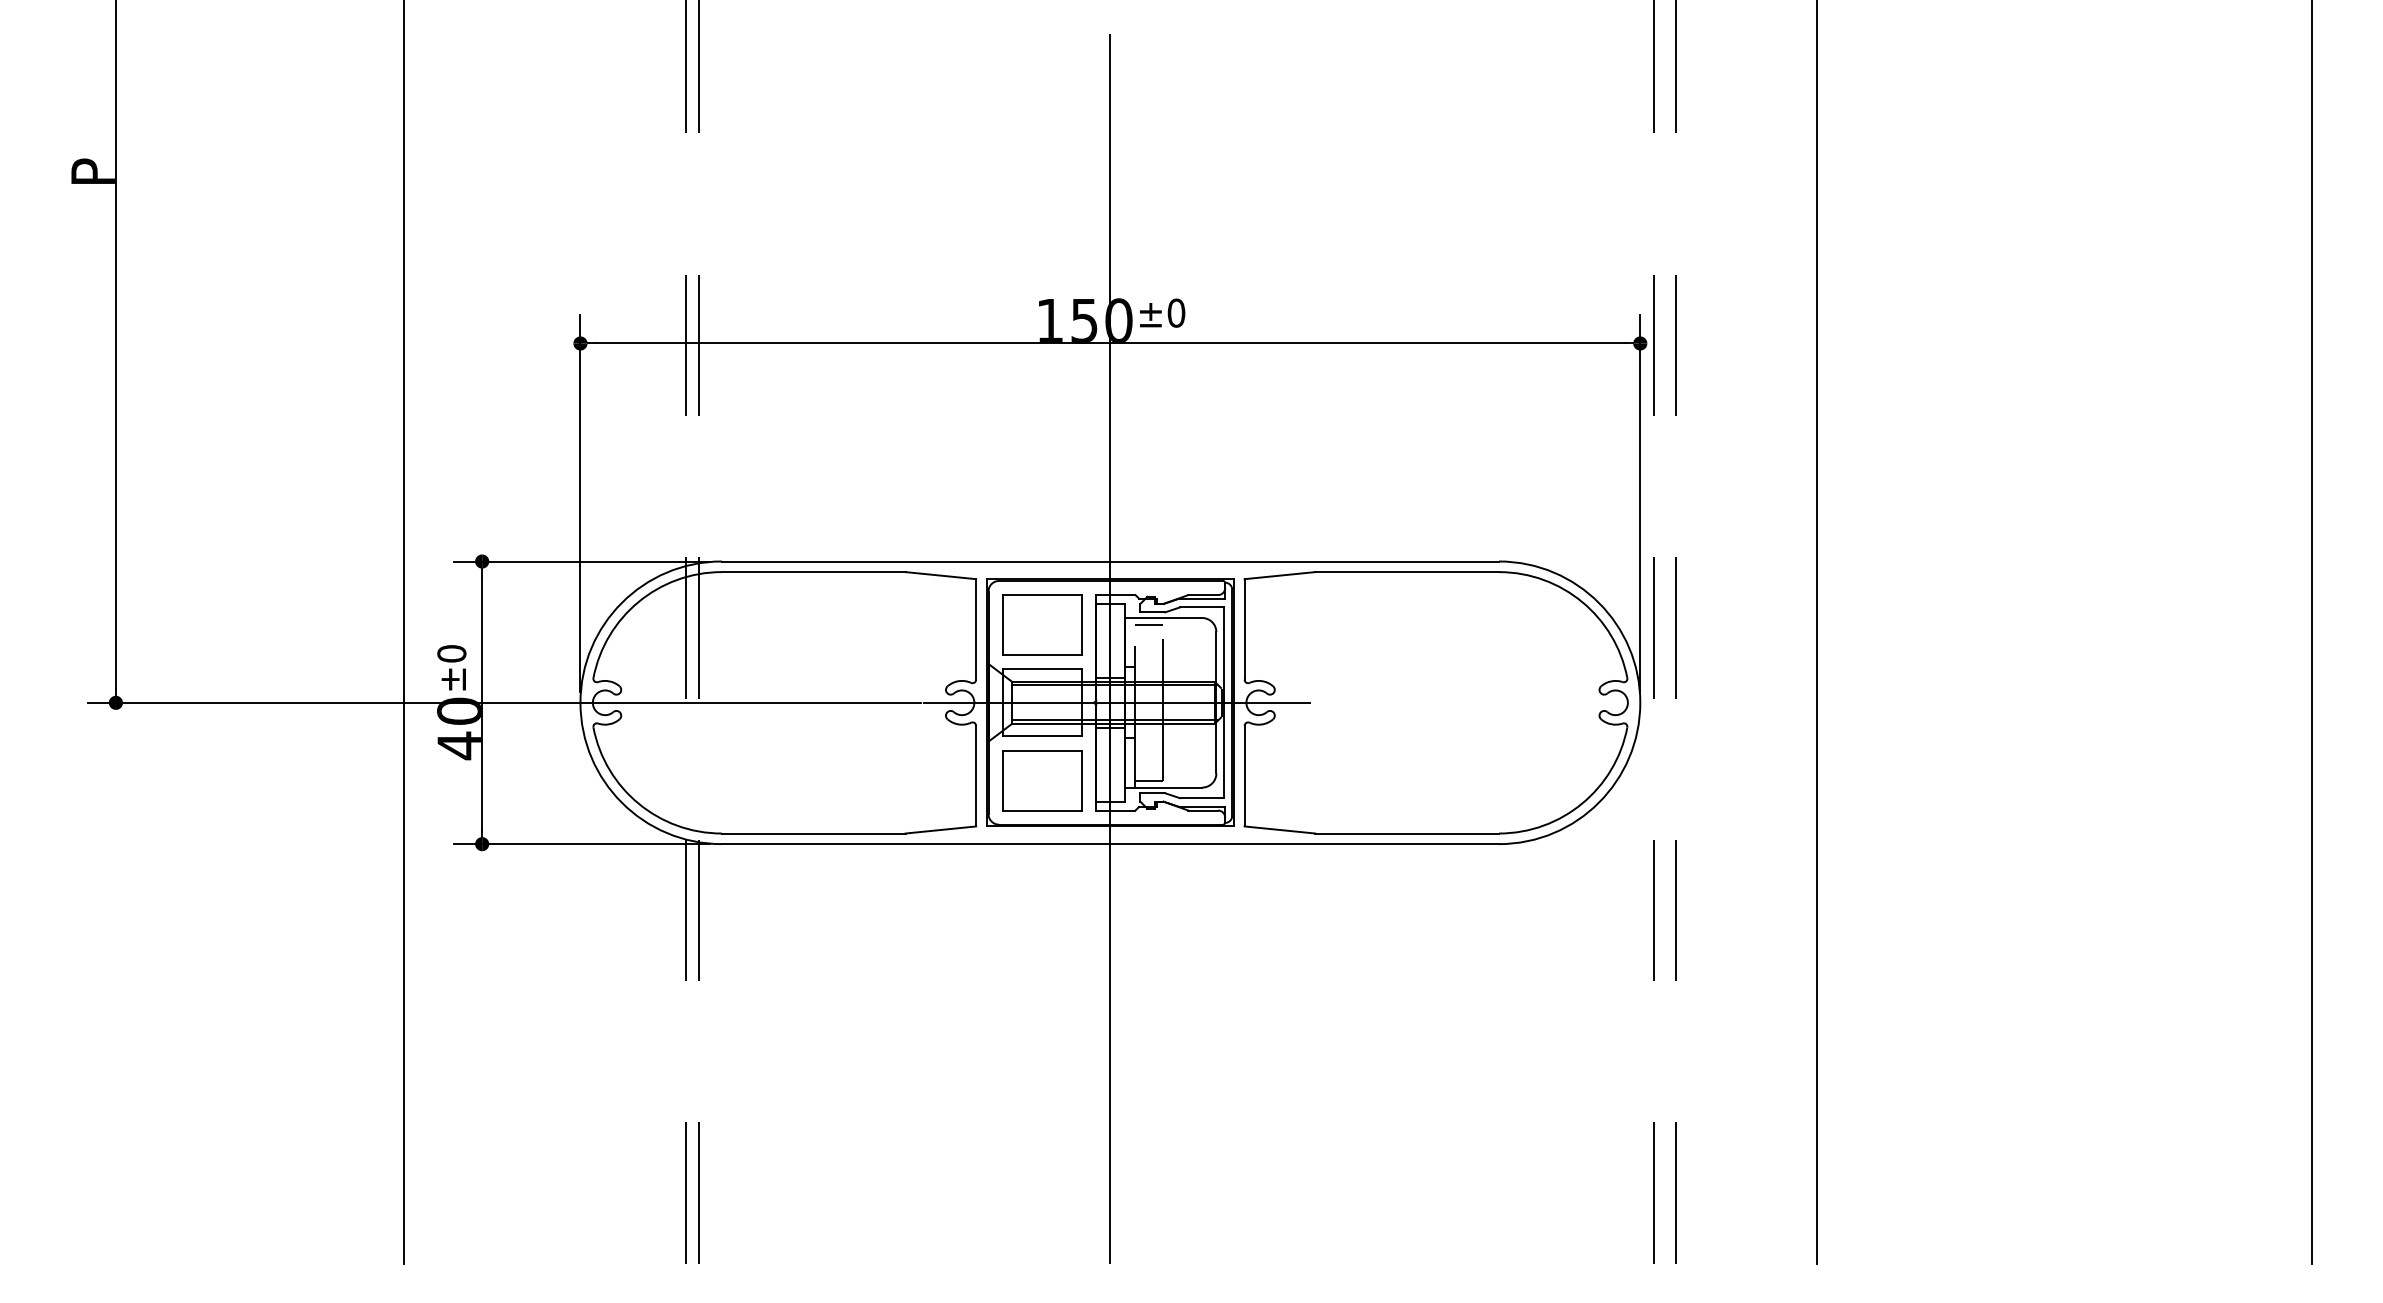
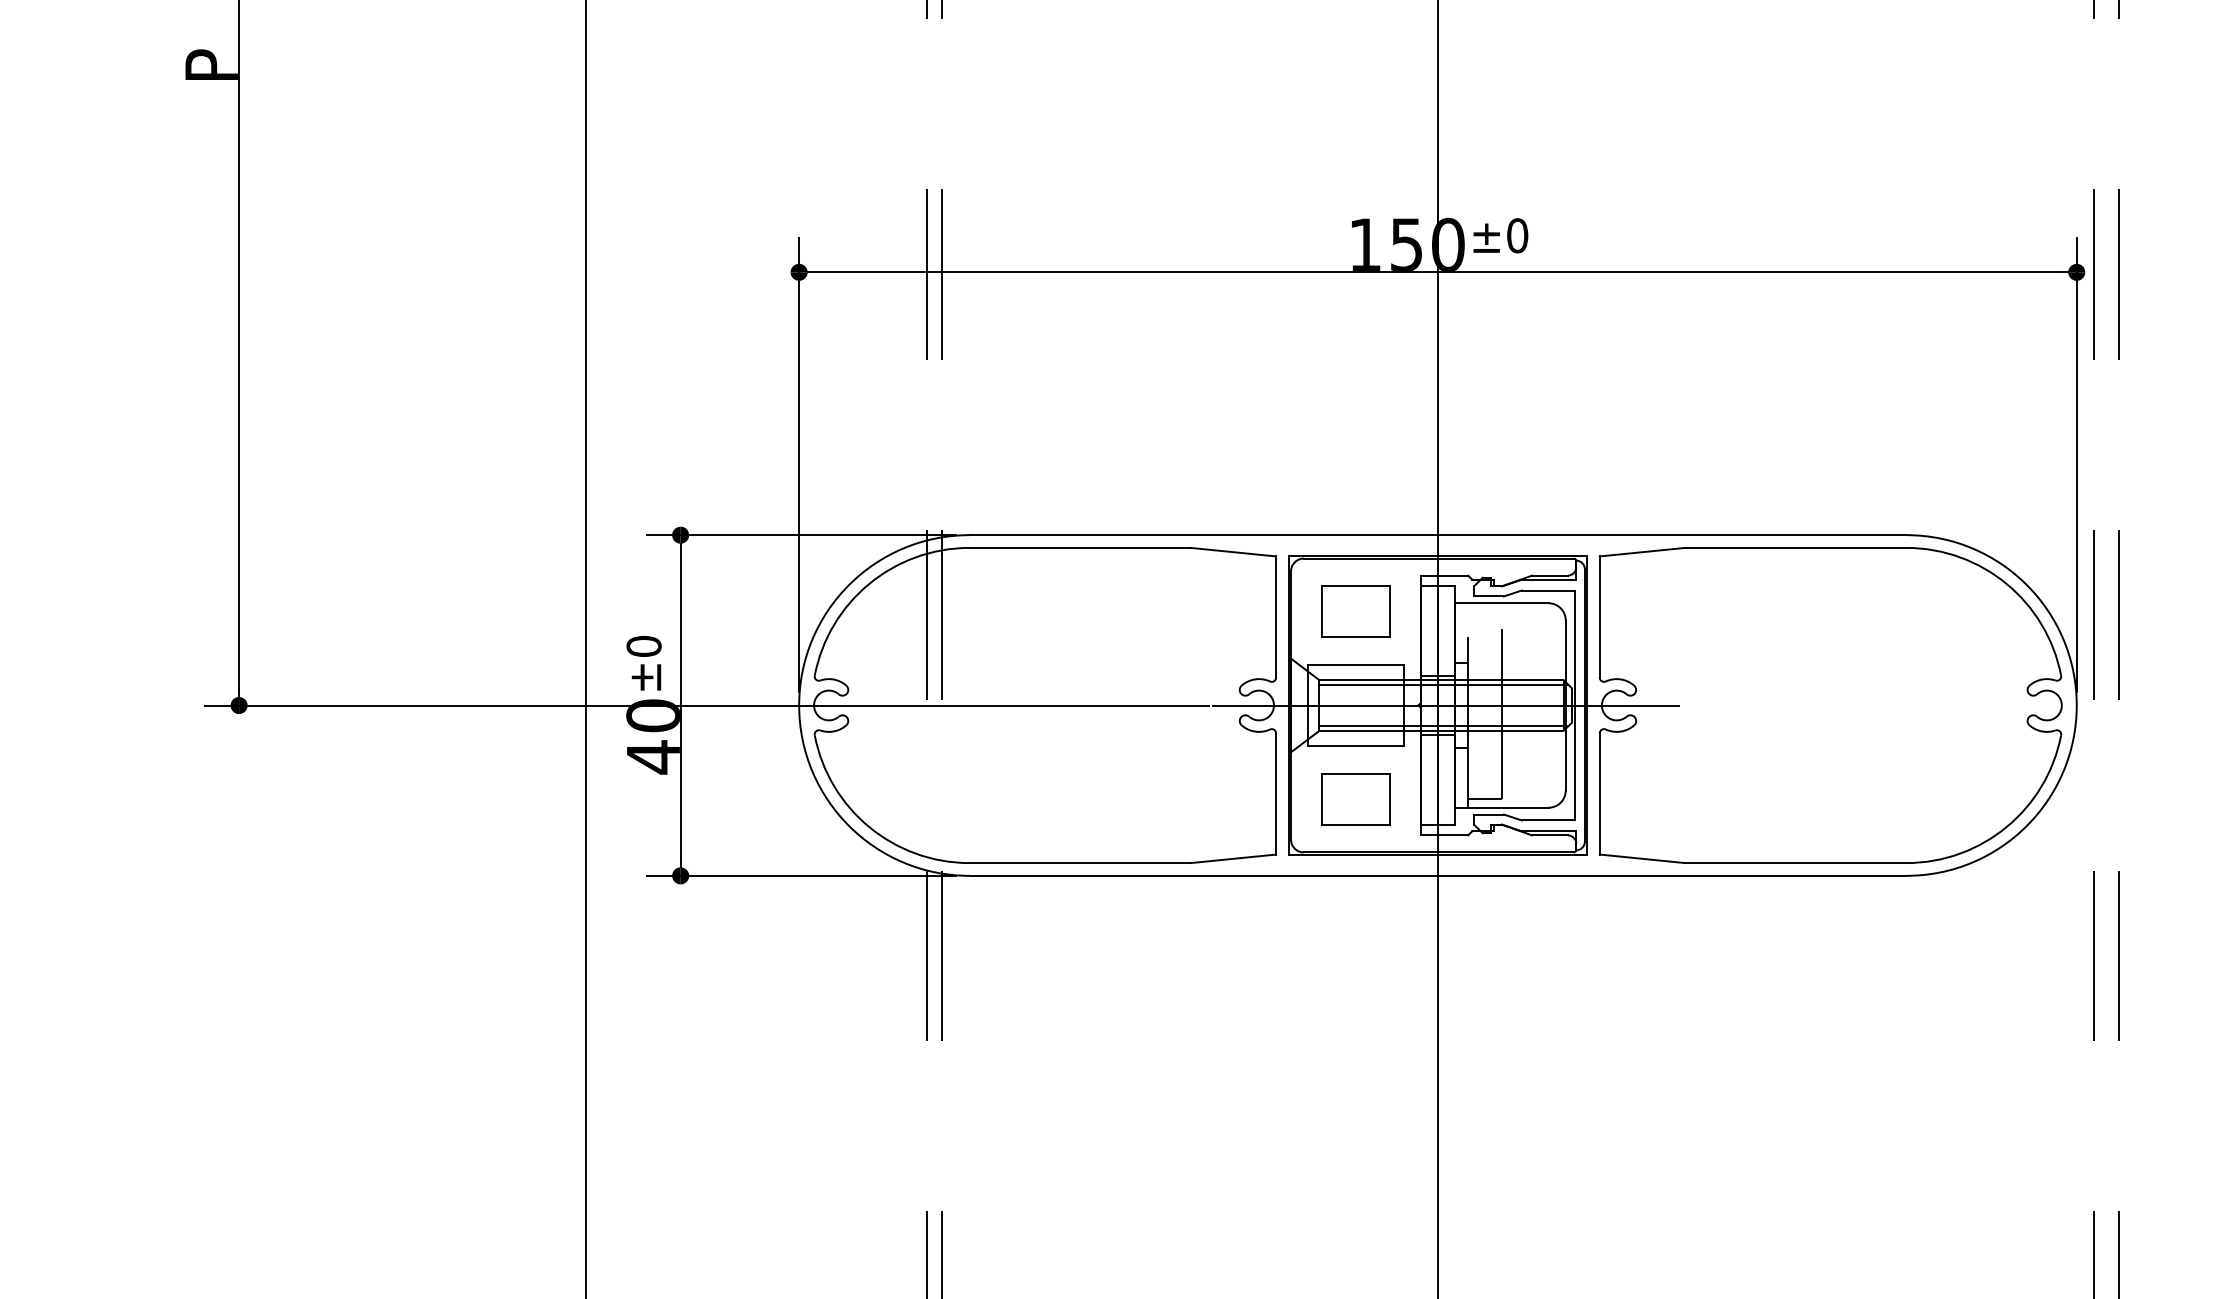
part: (1042, 624) -> (1356, 611), size x0.7
line: (1149, 625) -> (1485, 612), removed
part: (1042, 780) -> (1356, 799), size x0.7

